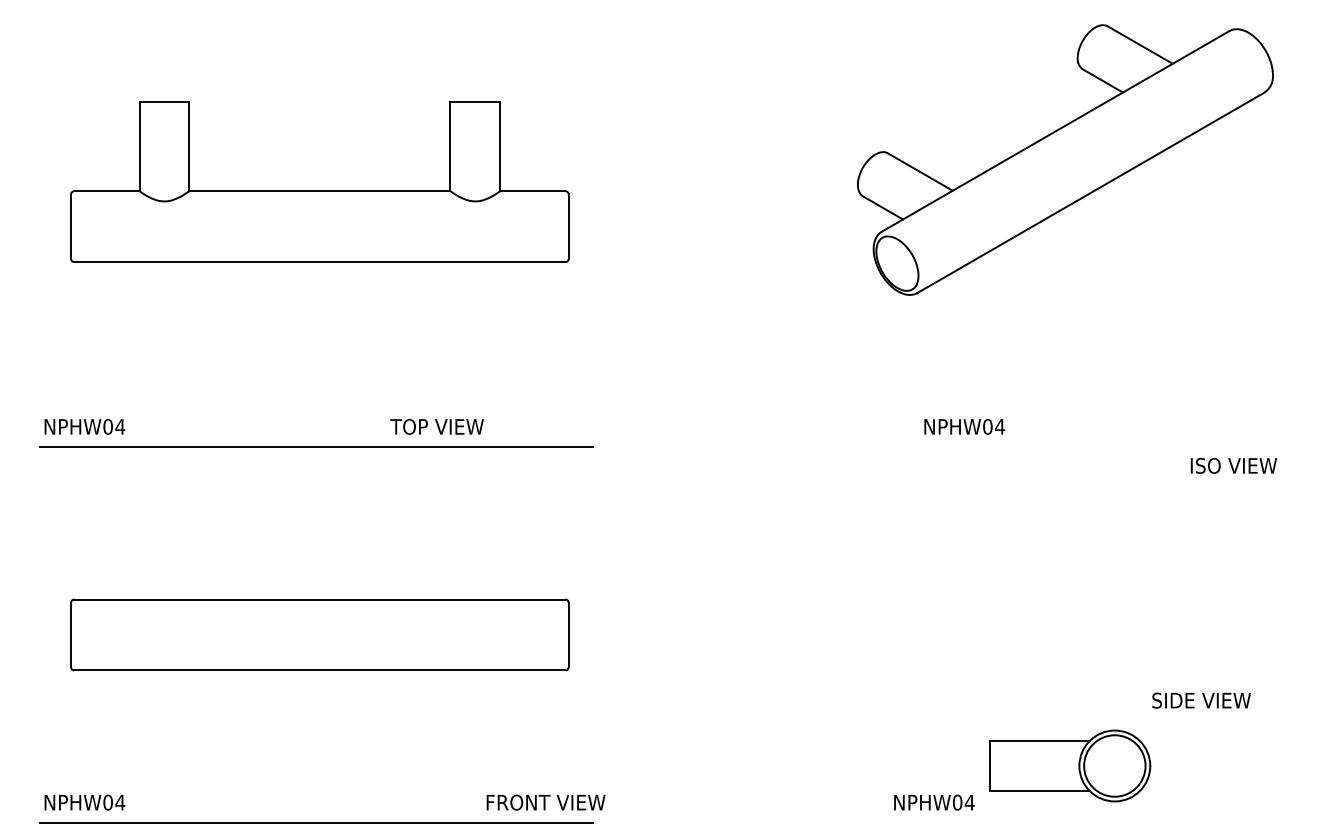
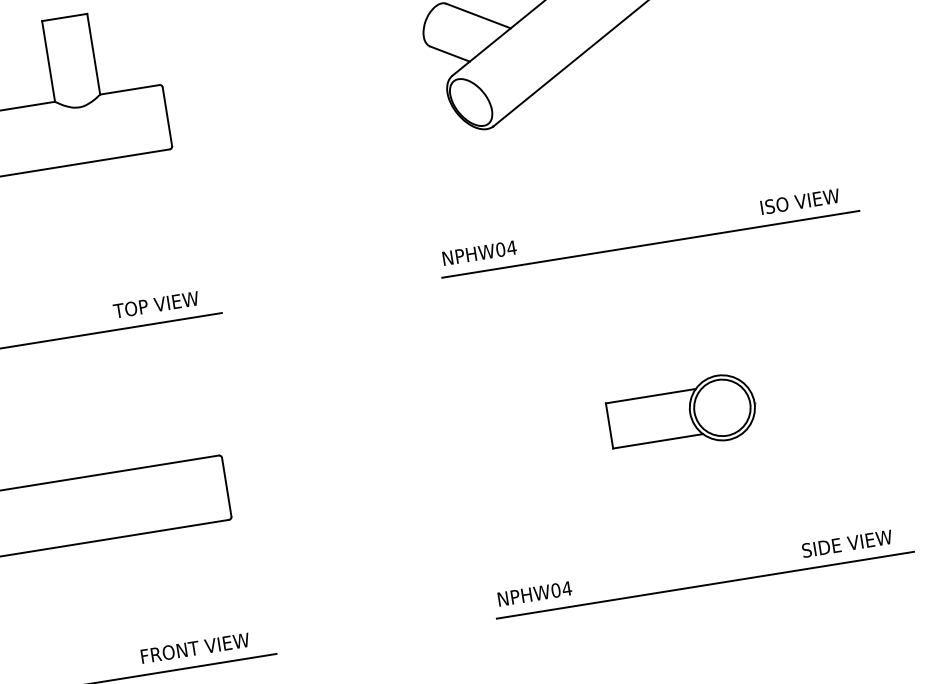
text: (436, 426) -> (155, 304), moved
text: (964, 426) -> (479, 252), moved
line: (1065, 446) -> (650, 244), added
text: (1233, 465) -> (799, 201), moved
text: (1201, 700) -> (847, 543), moved
part: (1070, 765) -> (682, 413), moved
text: (545, 802) -> (194, 648), moved
text: (934, 802) -> (535, 593), moved
line: (1065, 822) -> (704, 585), added

